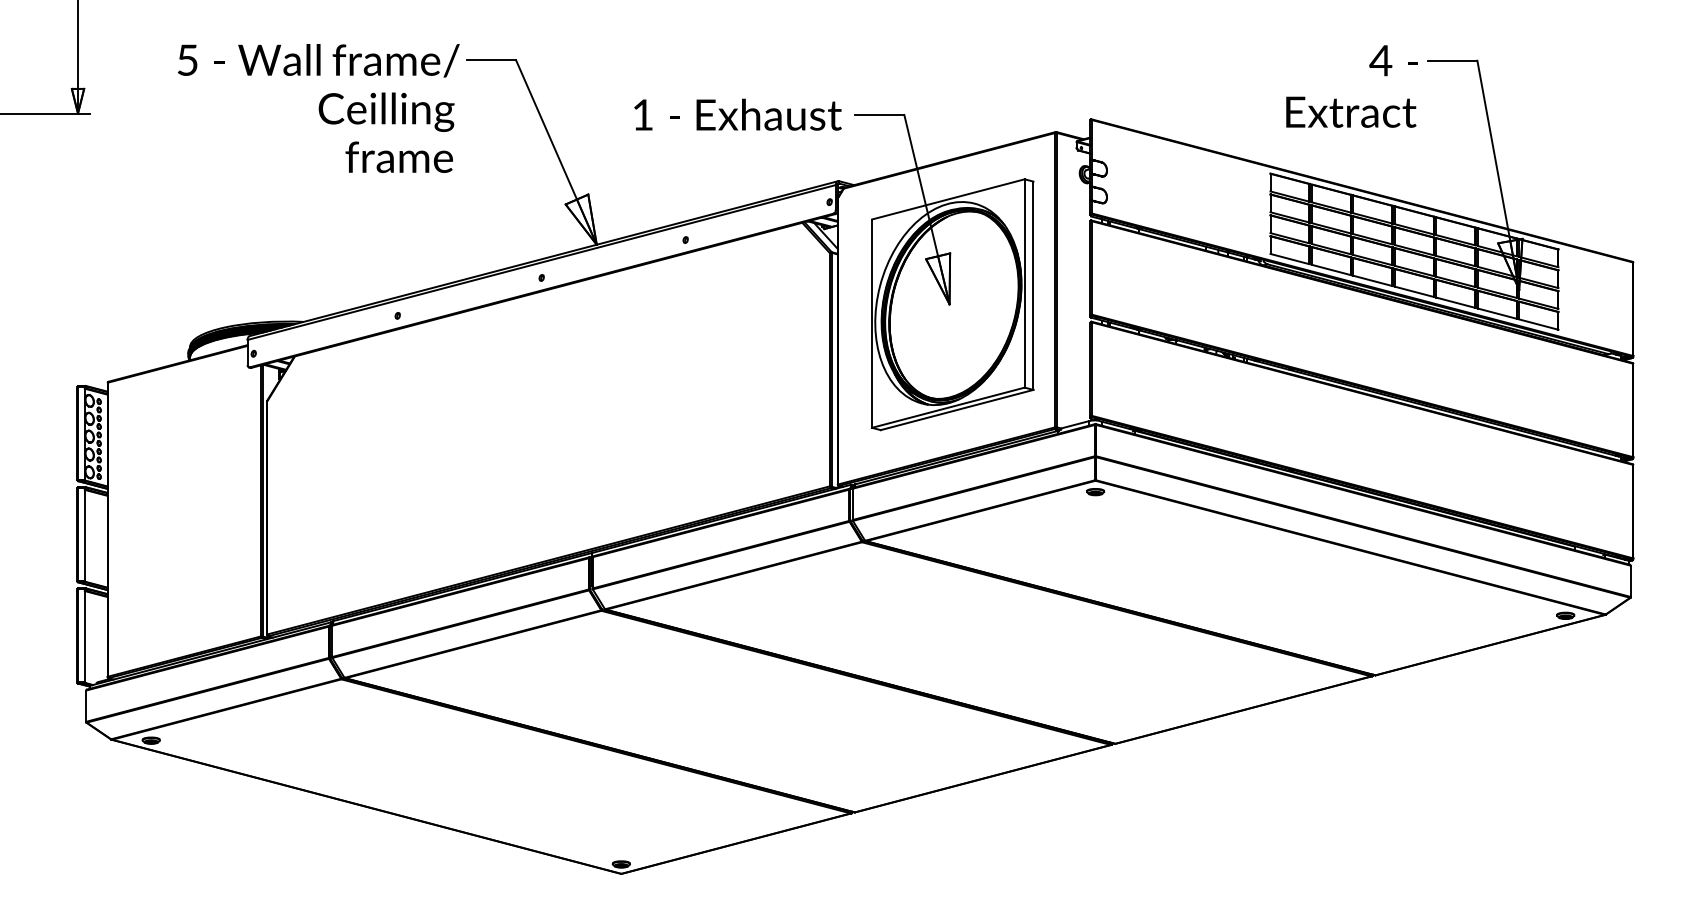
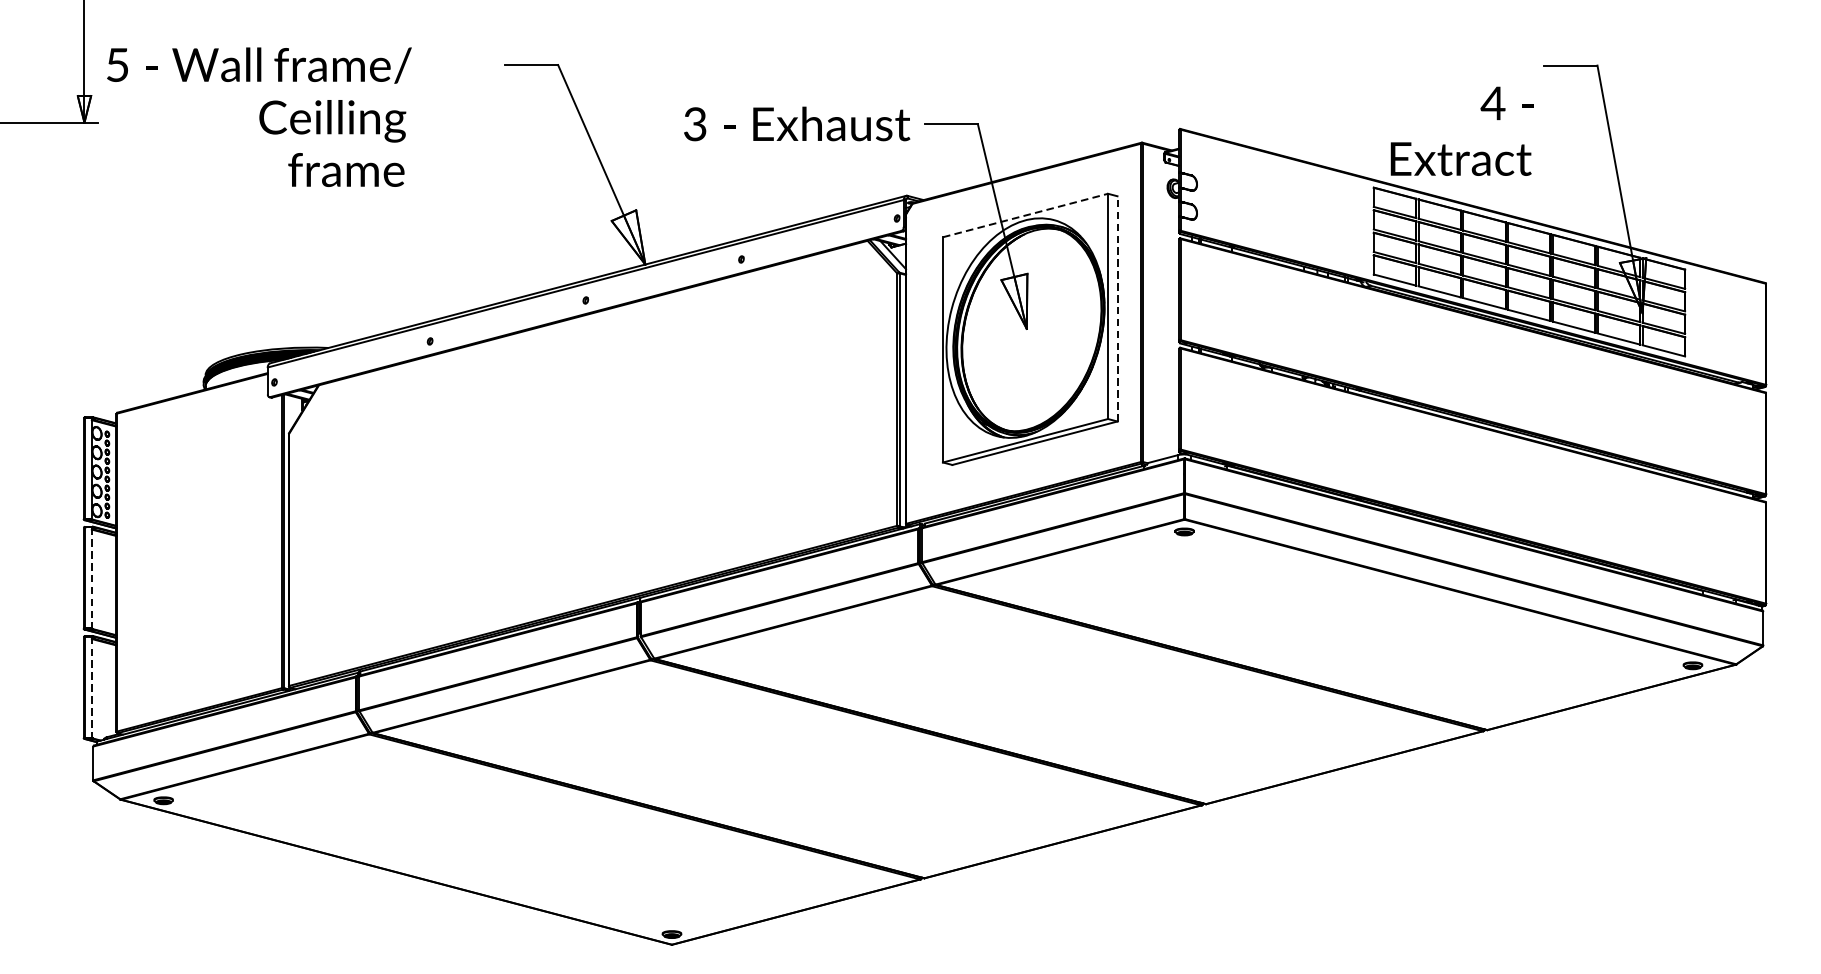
text: (1351, 86) -> (1461, 131), moved
text: (318, 108) -> (259, 117), moved
text: (642, 114) -> (694, 123), 1 -> 3
line: (948, 199) -> (1025, 215), solid -> dashed
line: (1033, 285) -> (1117, 308), solid -> dashed
line: (84, 534) -> (91, 577), solid -> dashed
line: (84, 635) -> (91, 687), solid -> dashed

